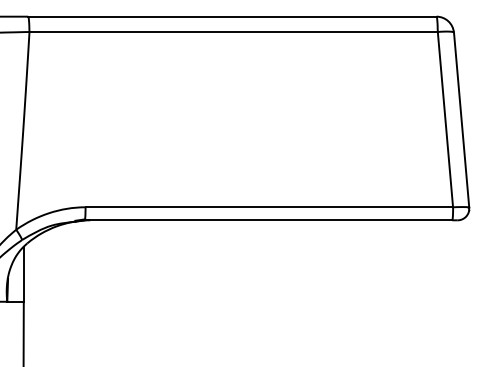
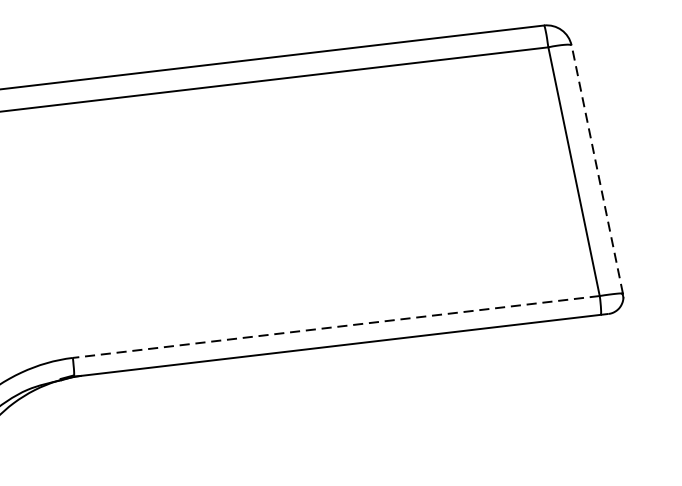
line: (461, 120) -> (597, 170), solid -> dashed
line: (269, 207) -> (336, 327), solid -> dashed

